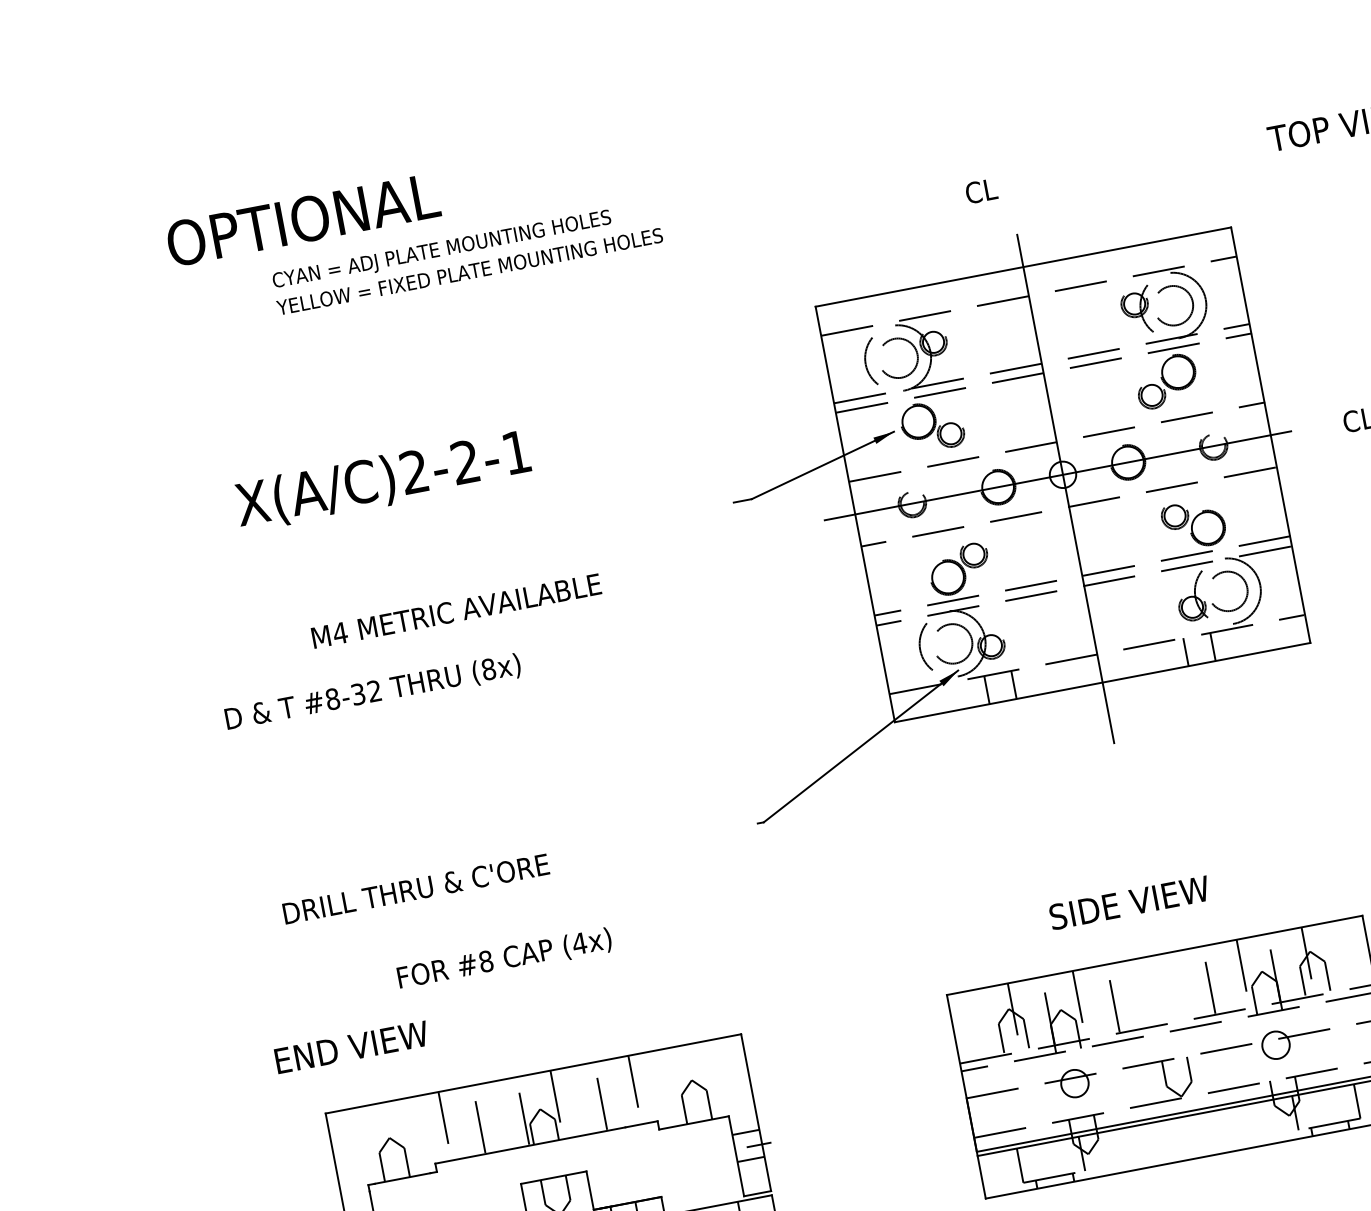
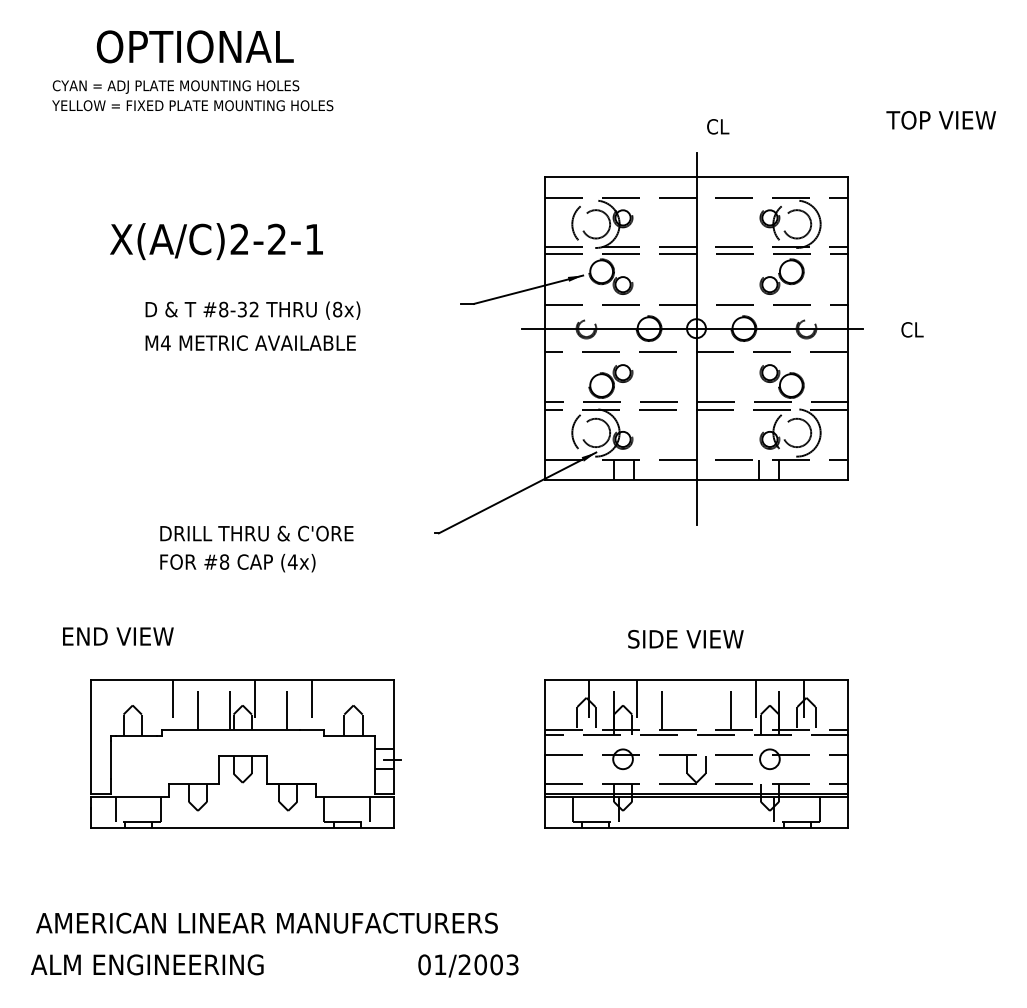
text: (981, 190) -> (718, 126), moved
text: (466, 257) -> (192, 95), moved
text: (372, 692) -> (252, 310), moved
text: (415, 889) -> (256, 533), moved
text: (504, 960) -> (237, 563), moved

